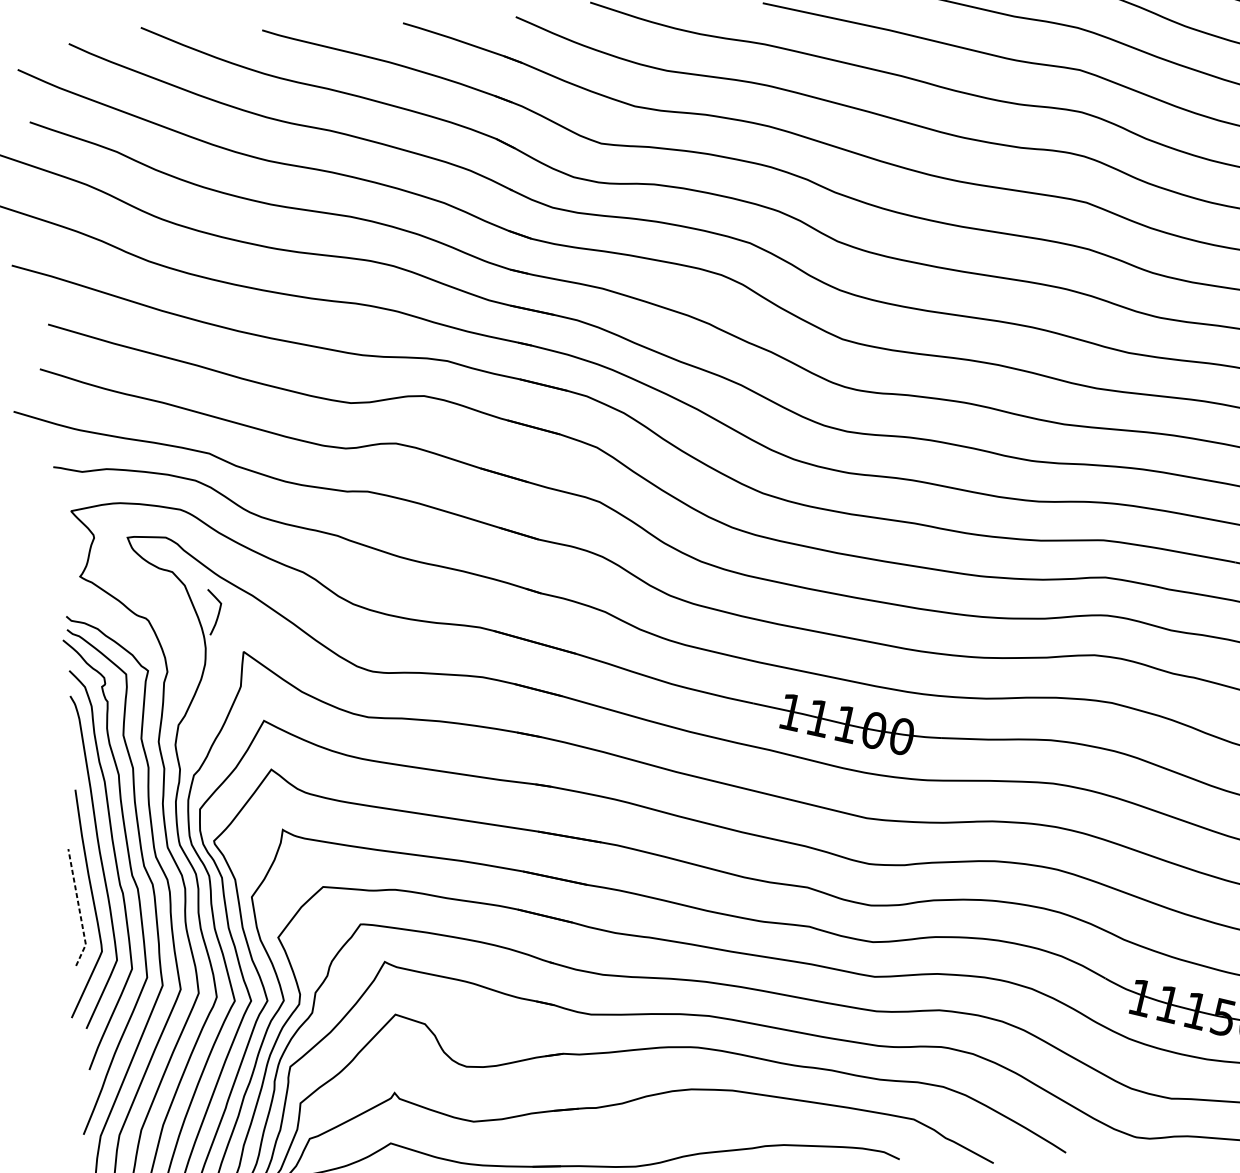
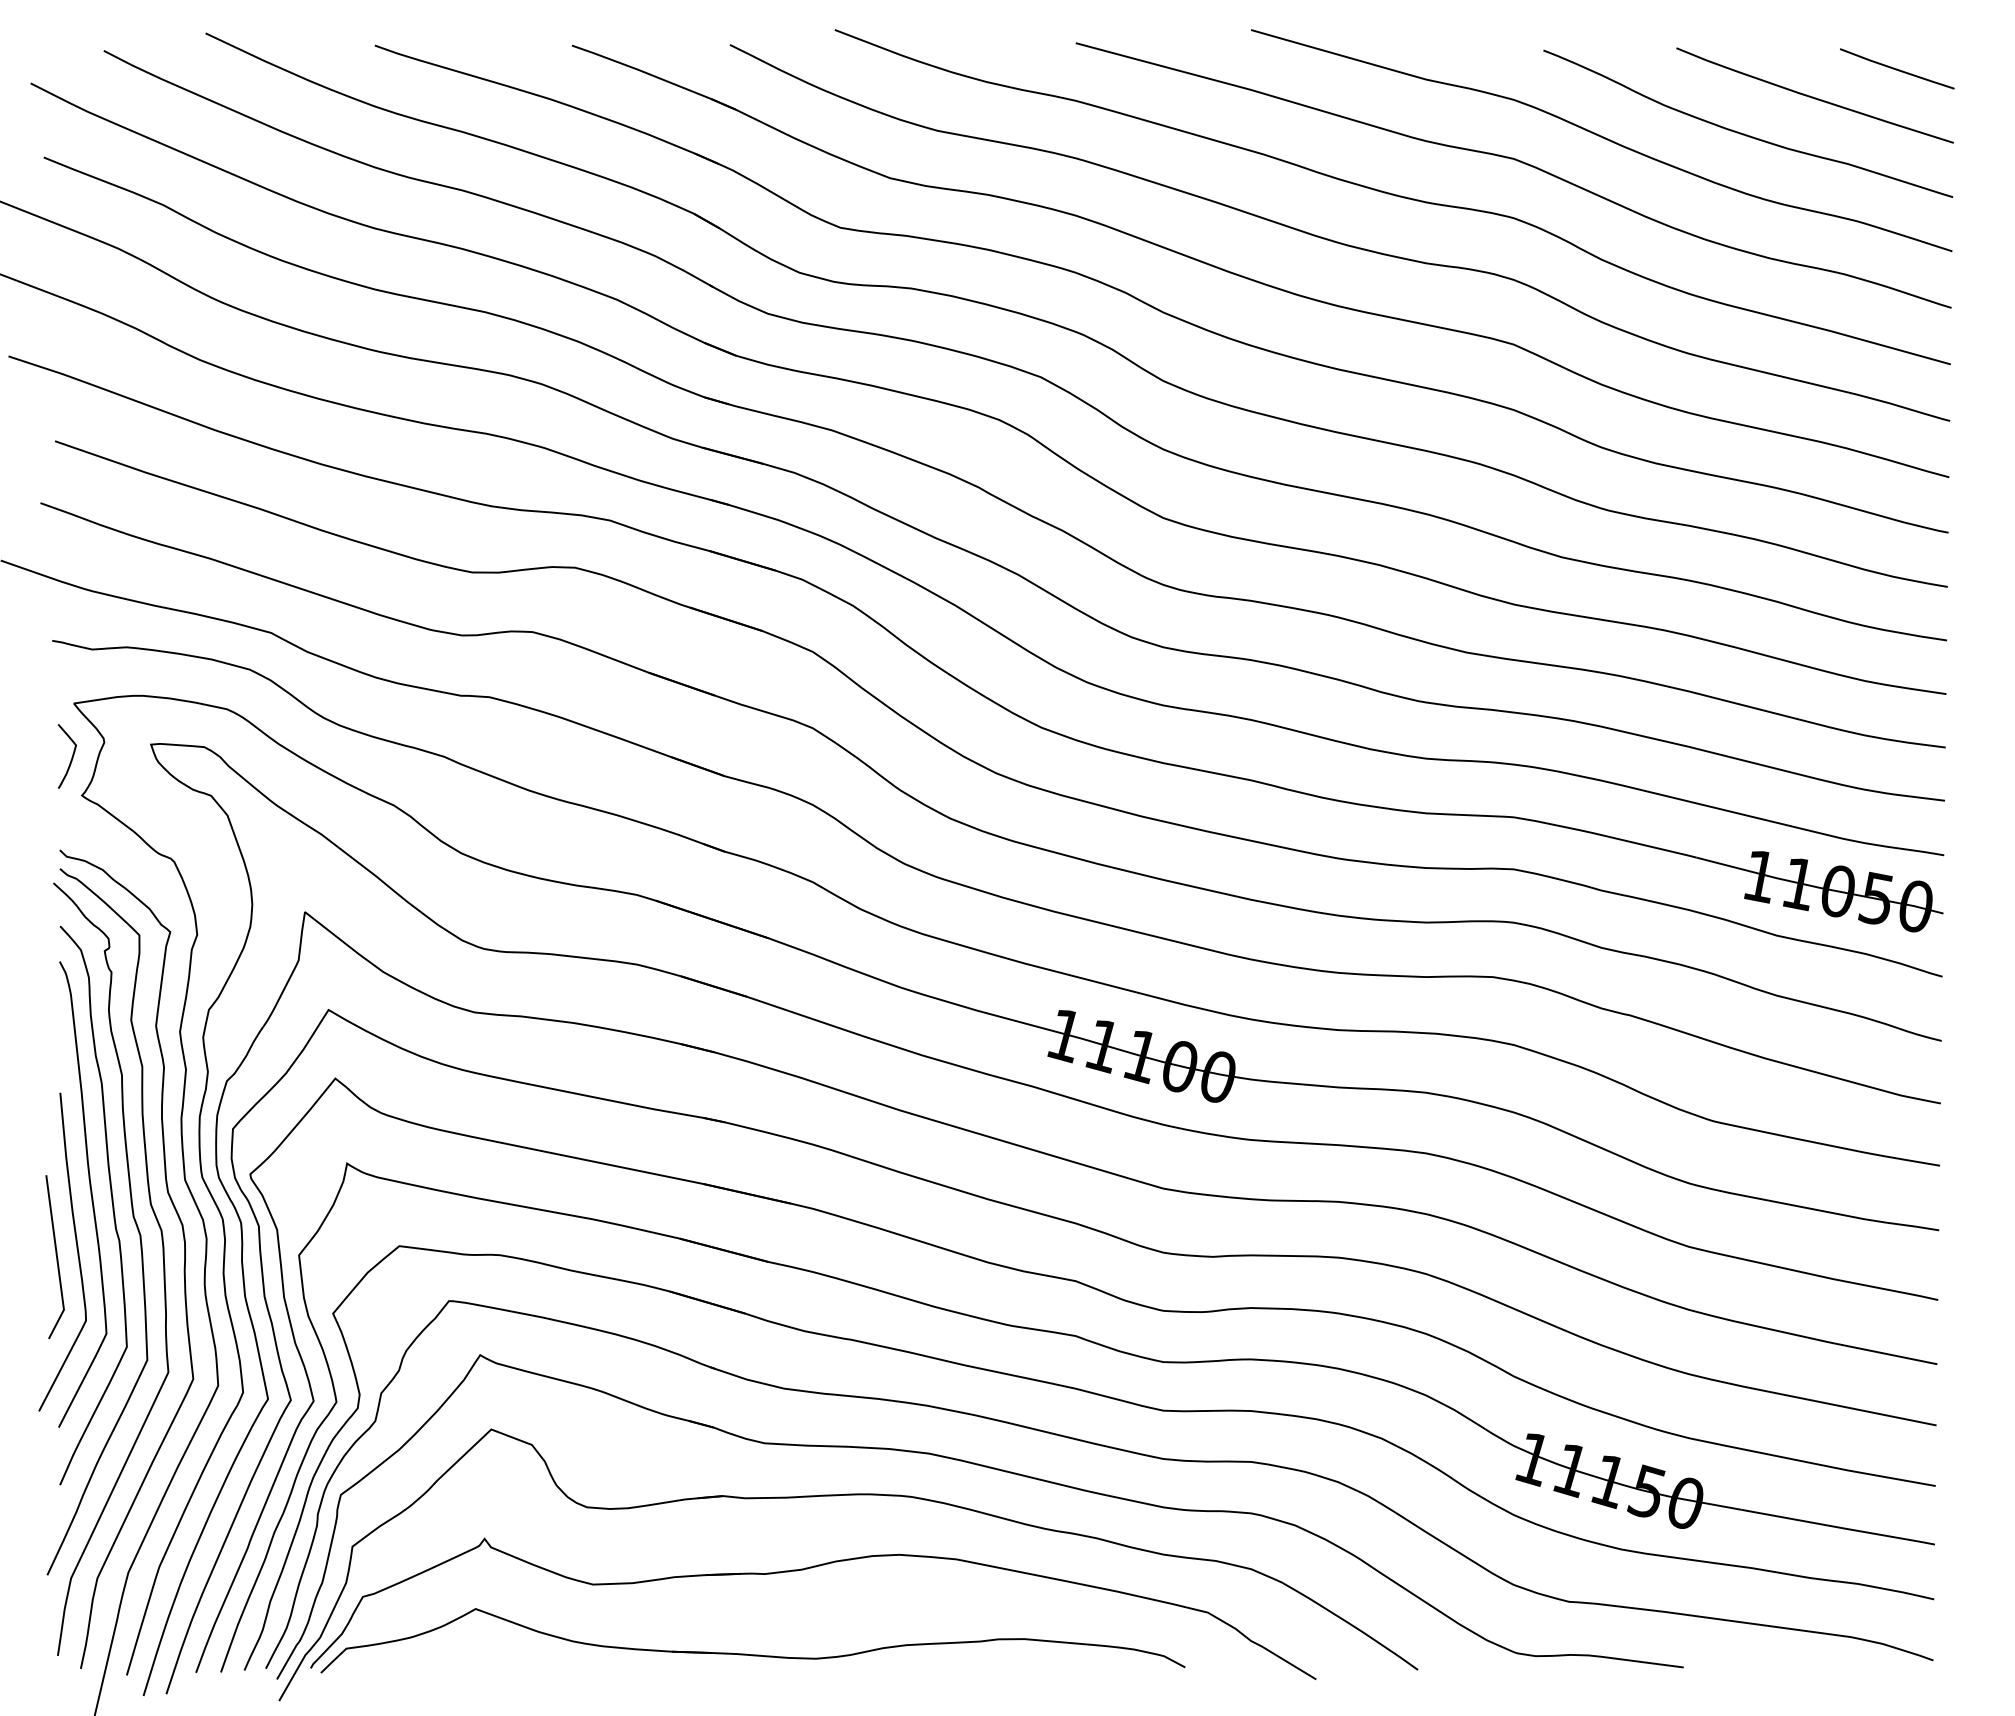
curve: (218, 612) -> (71, 757), moved
line: (79, 908) -> (57, 1259), dashed -> solid

